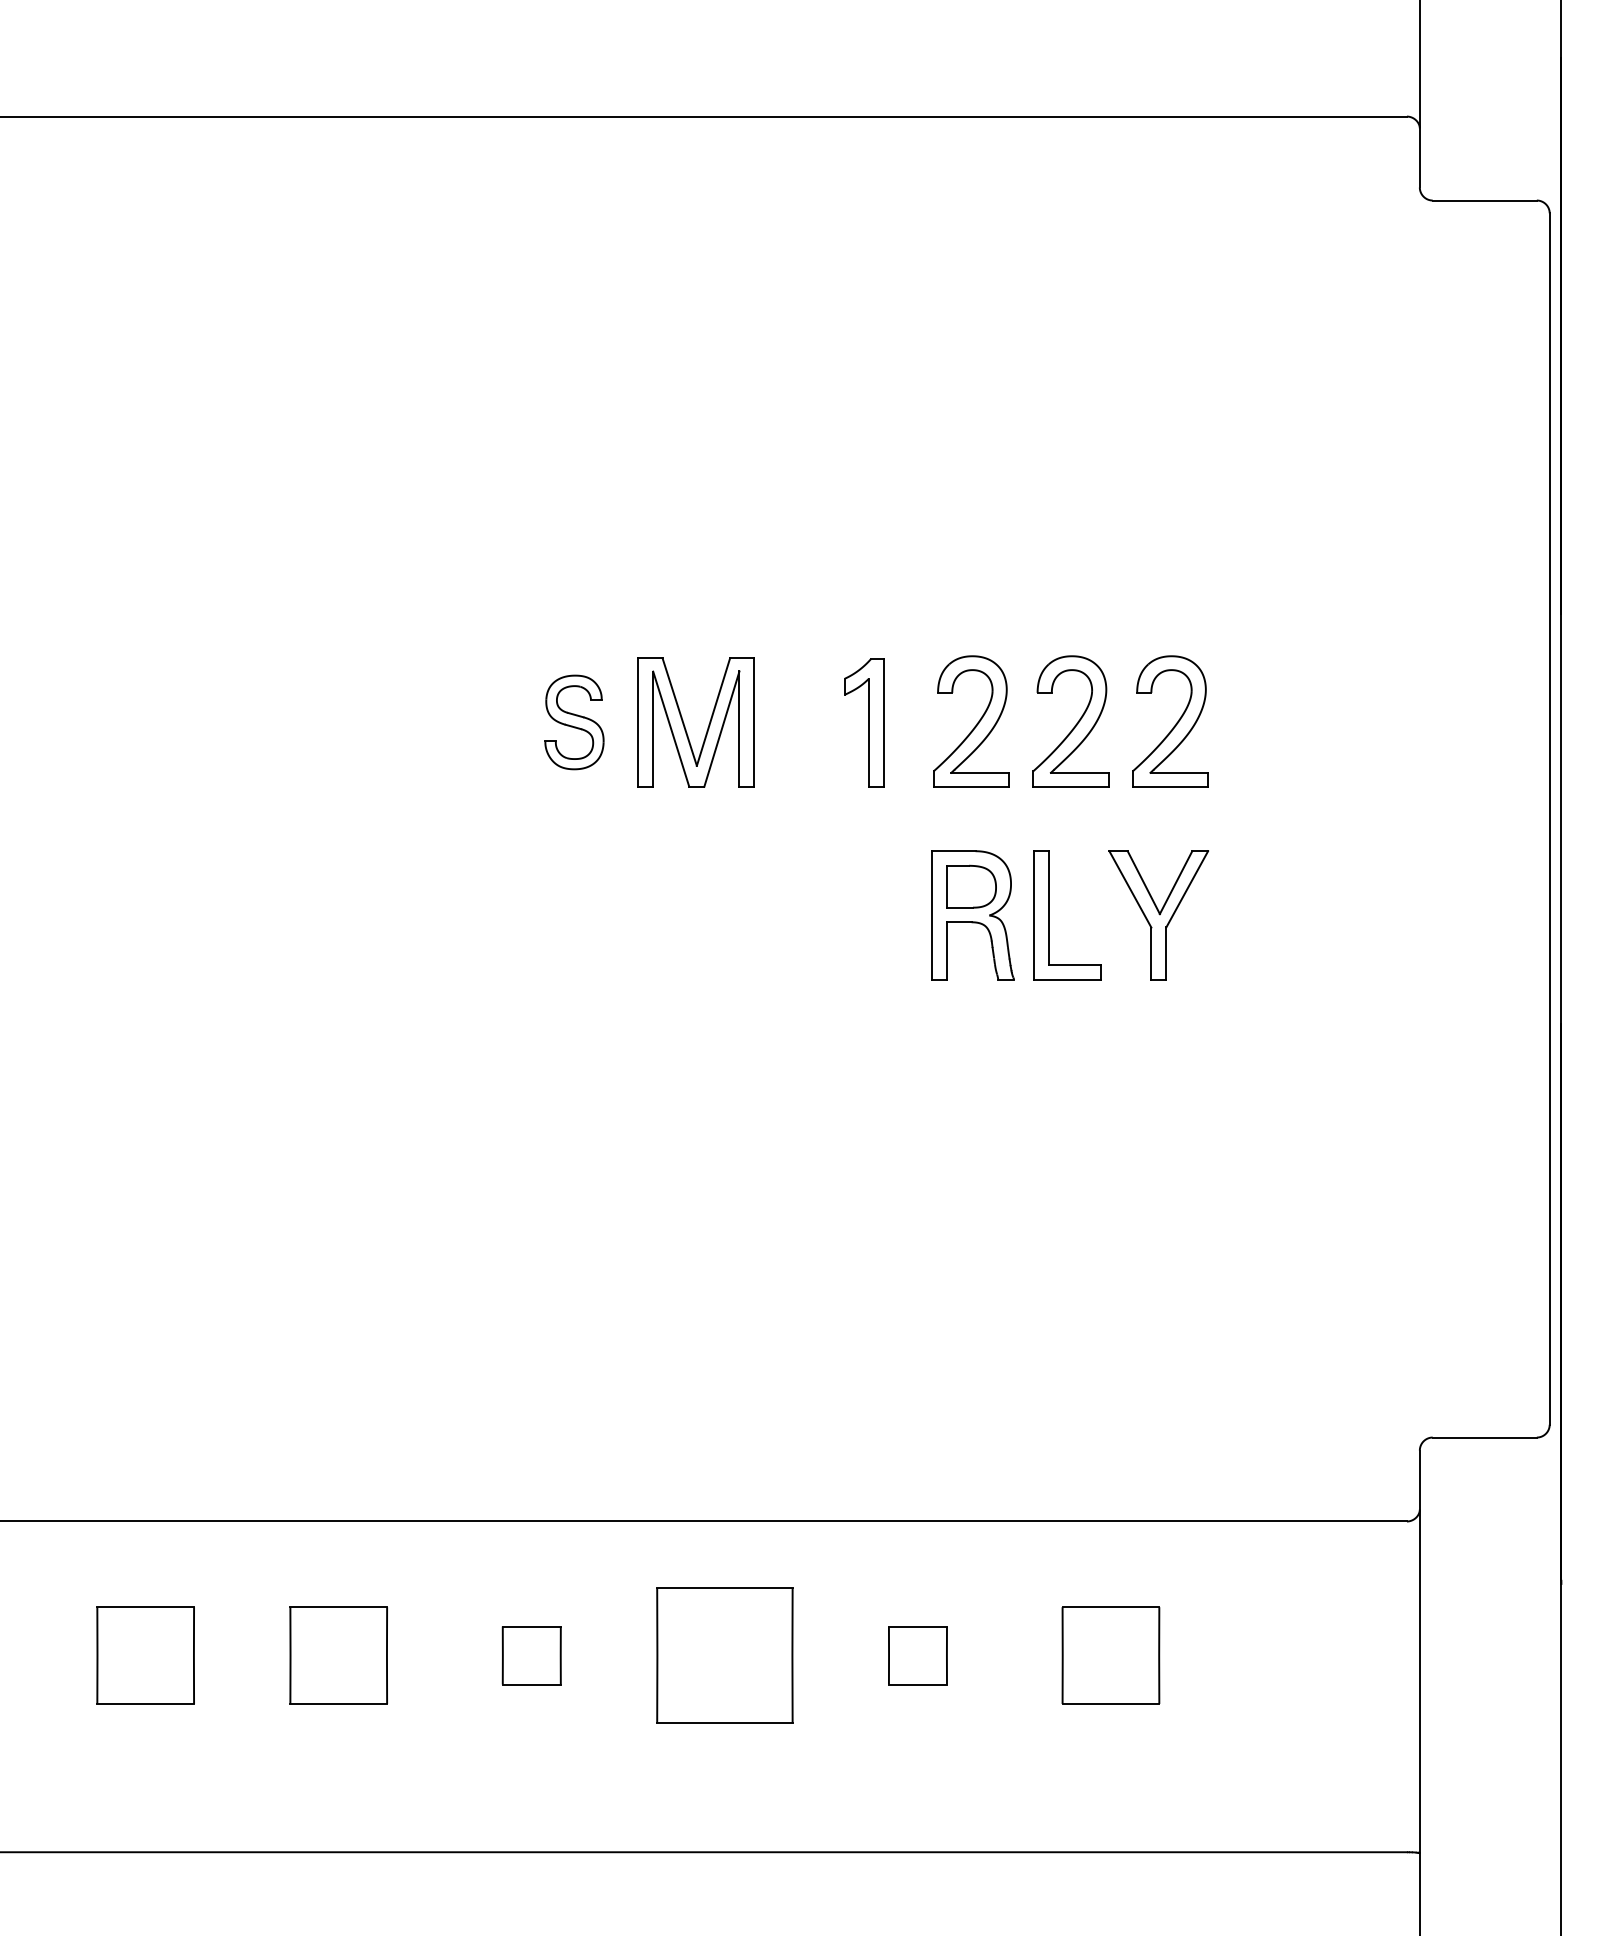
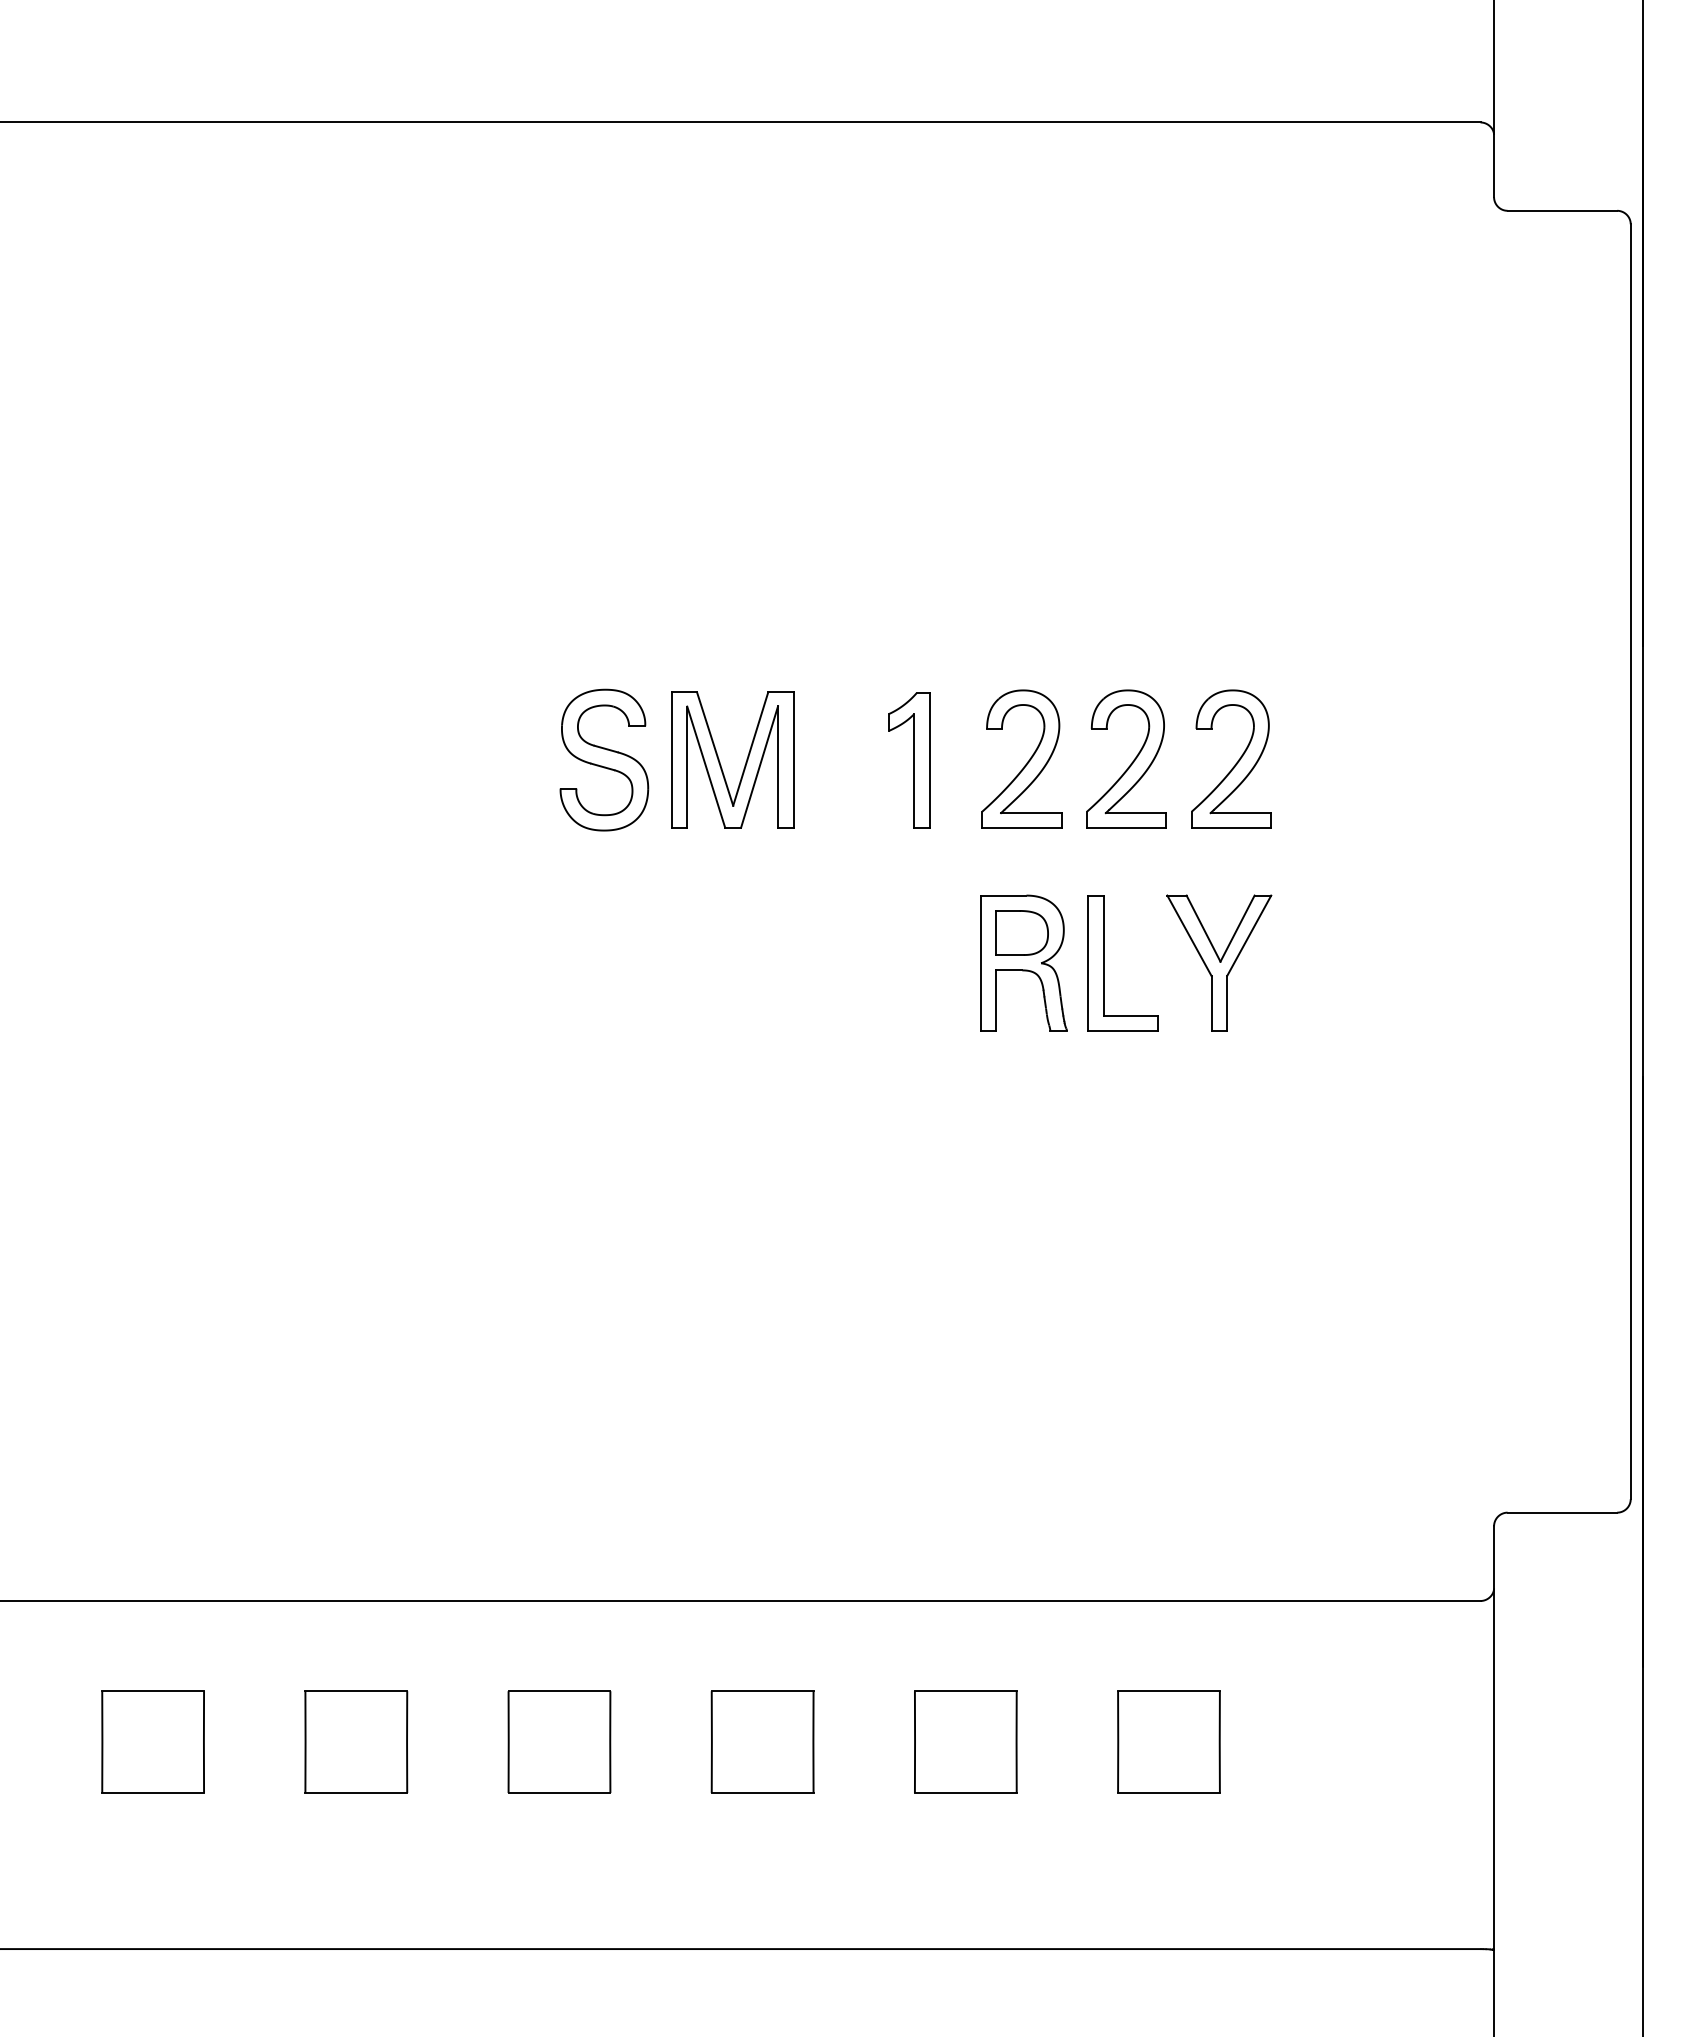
part: (574, 721) -> (604, 759), size x1.43
part: (531, 1654) -> (559, 1741), size x1.67
part: (724, 1654) -> (762, 1741), size x0.71
part: (917, 1654) -> (965, 1741), size x1.67

